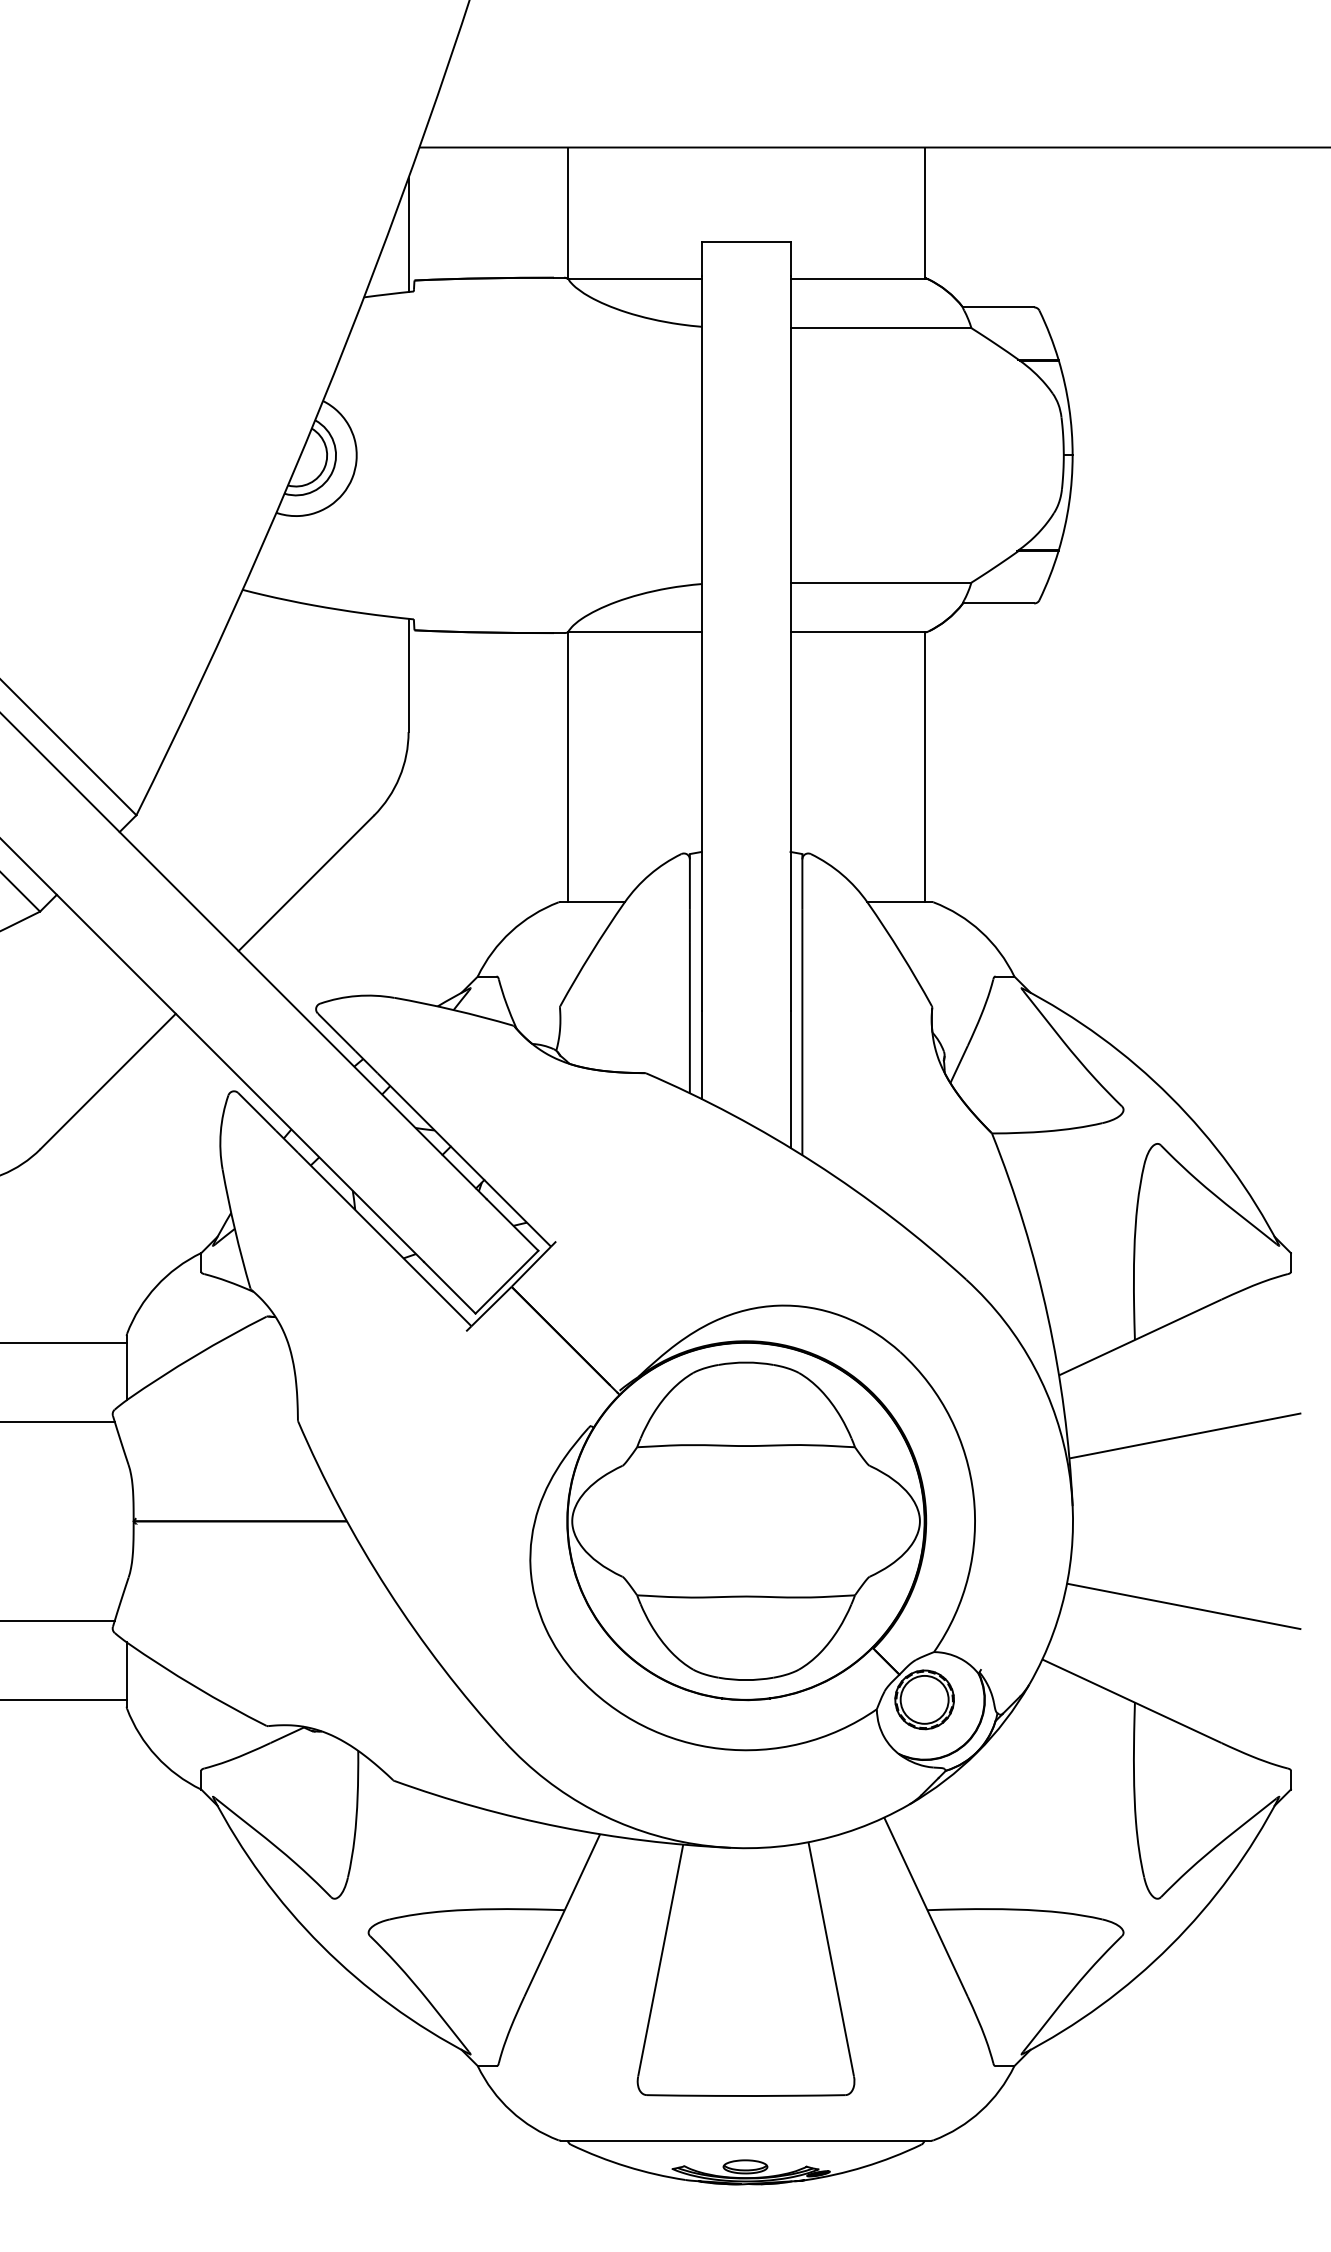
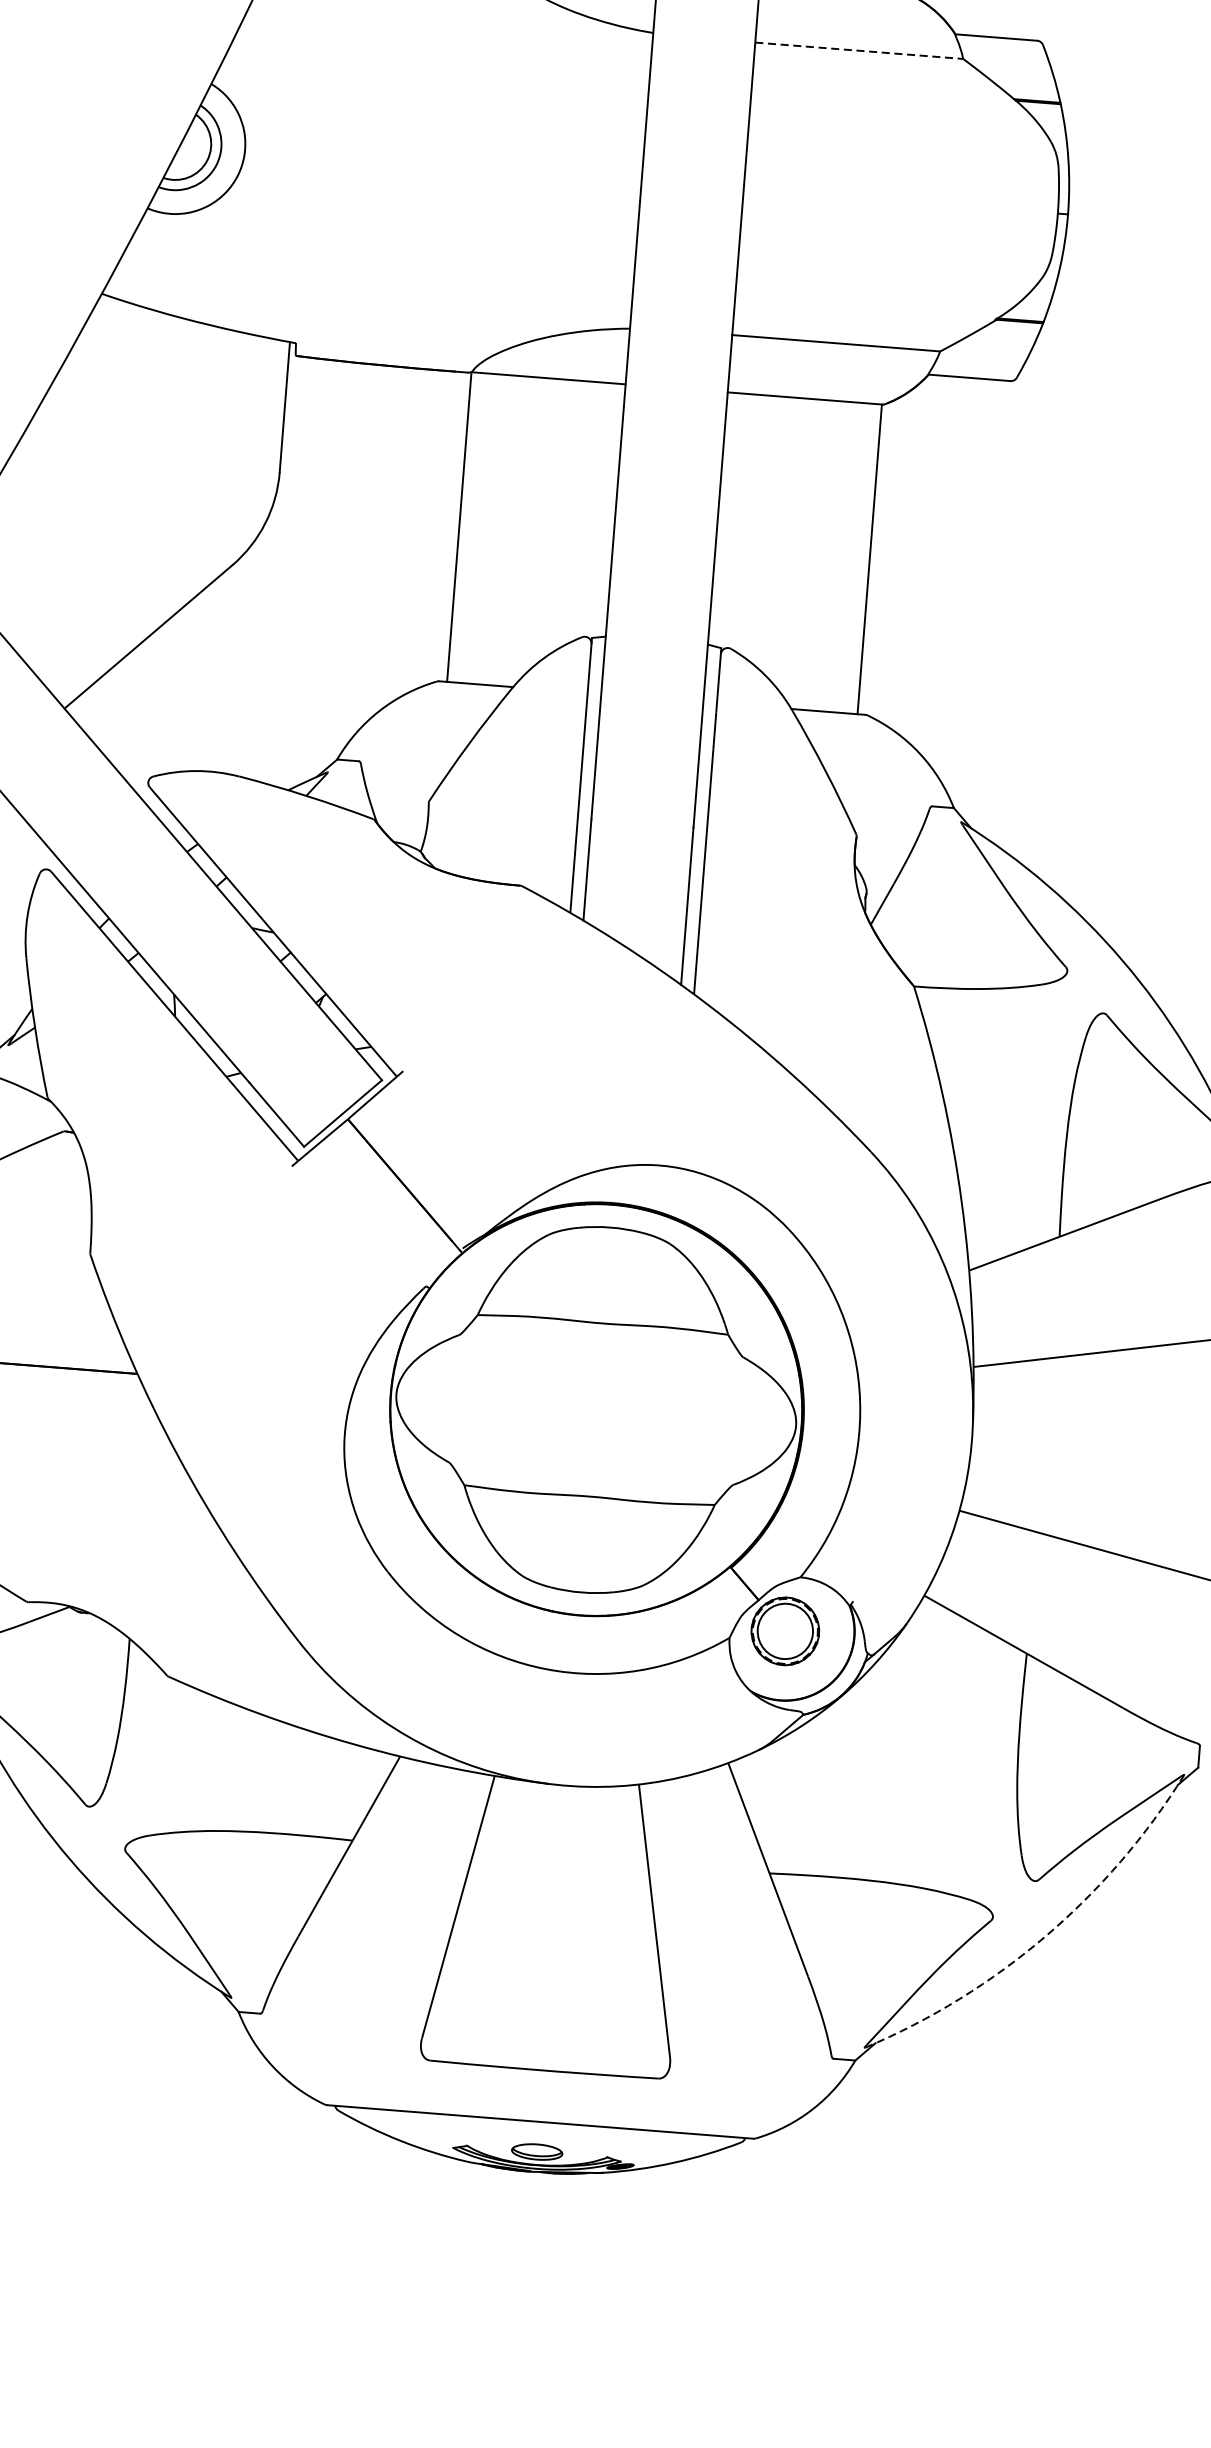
line: (881, 328) -> (859, 51), solid -> dashed
arc: (1170, 1945) -> (1045, 1935), solid -> dashed

